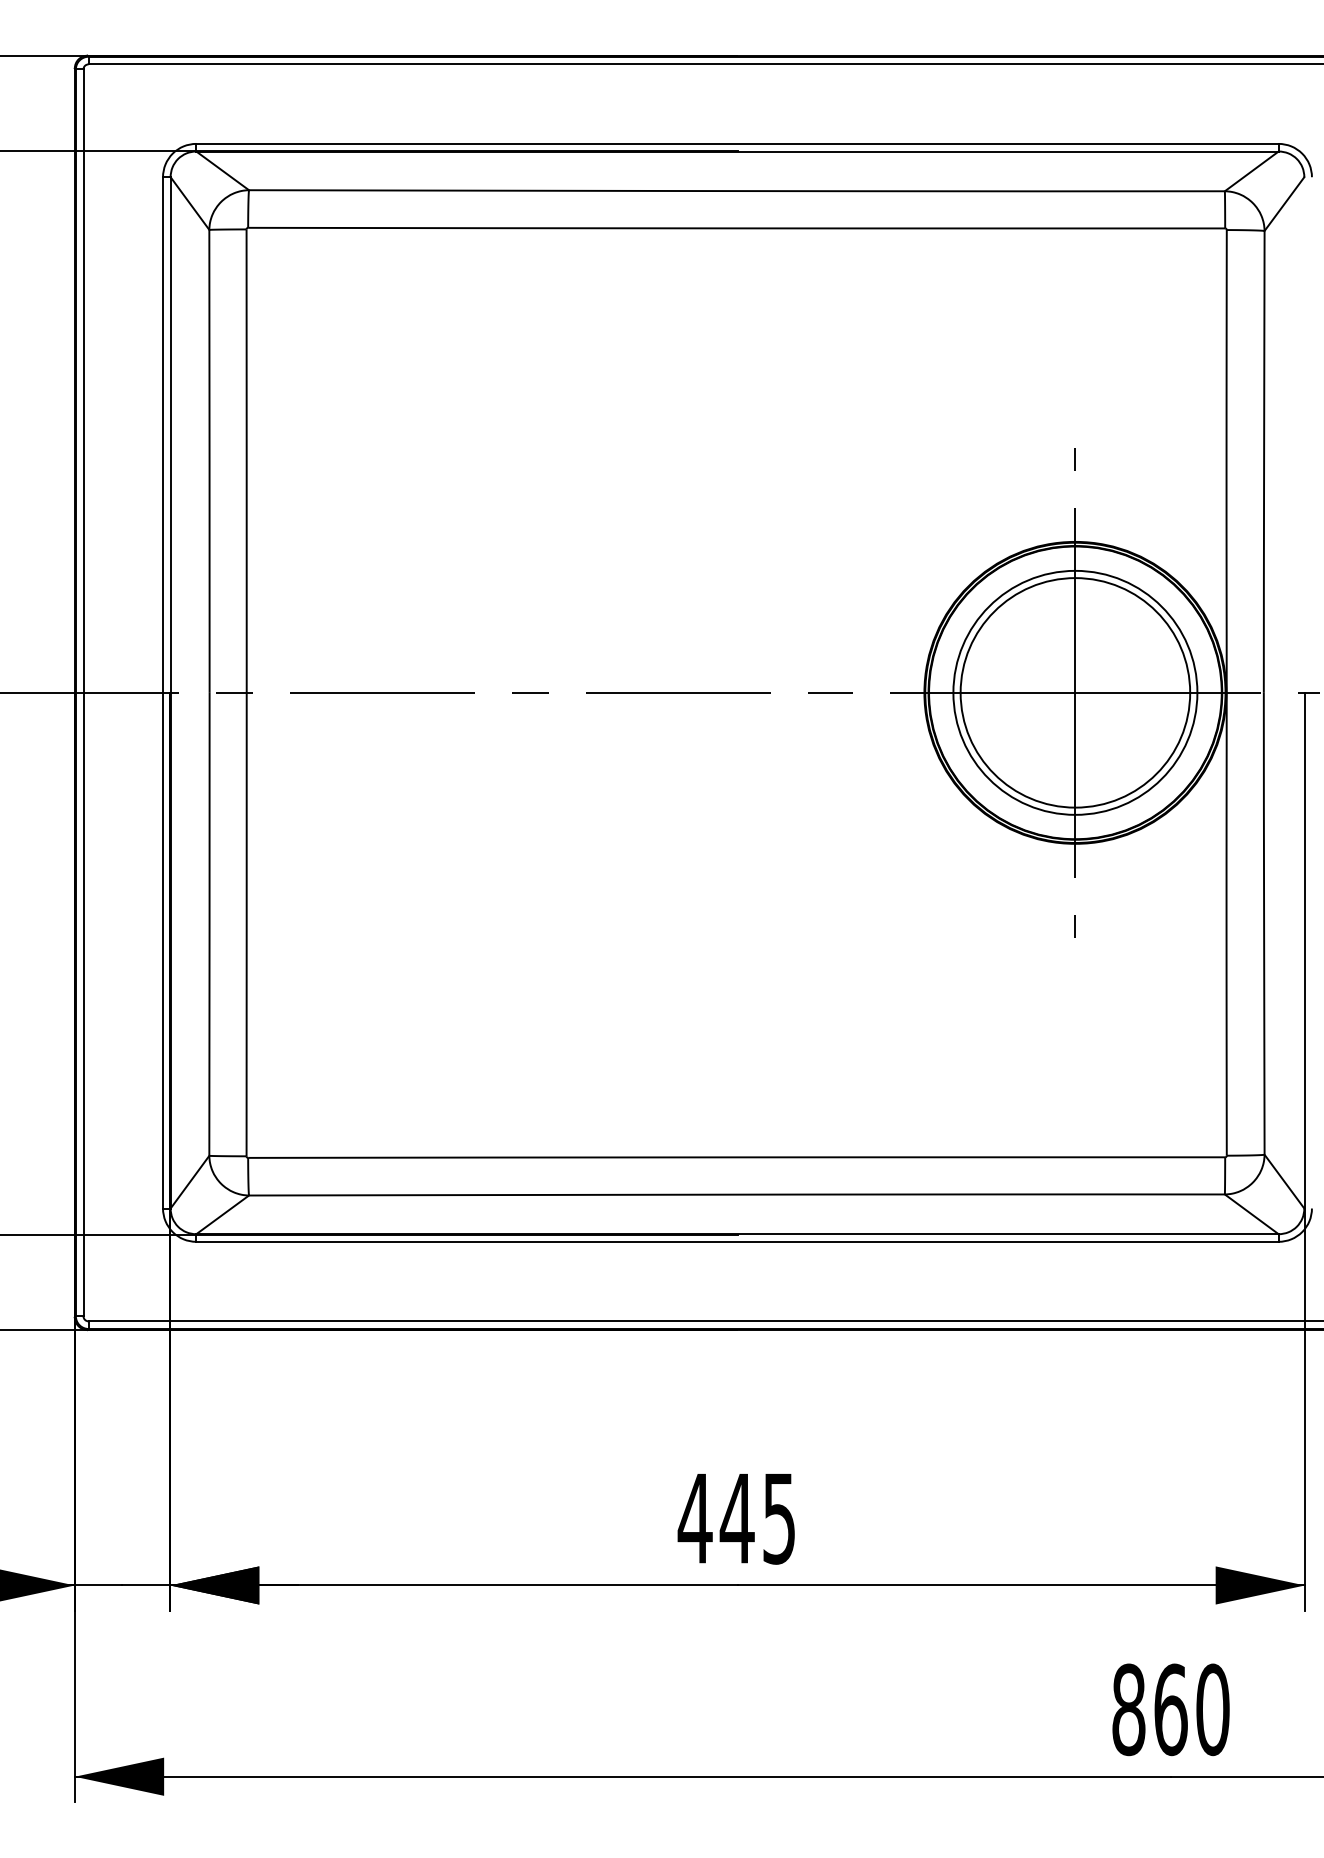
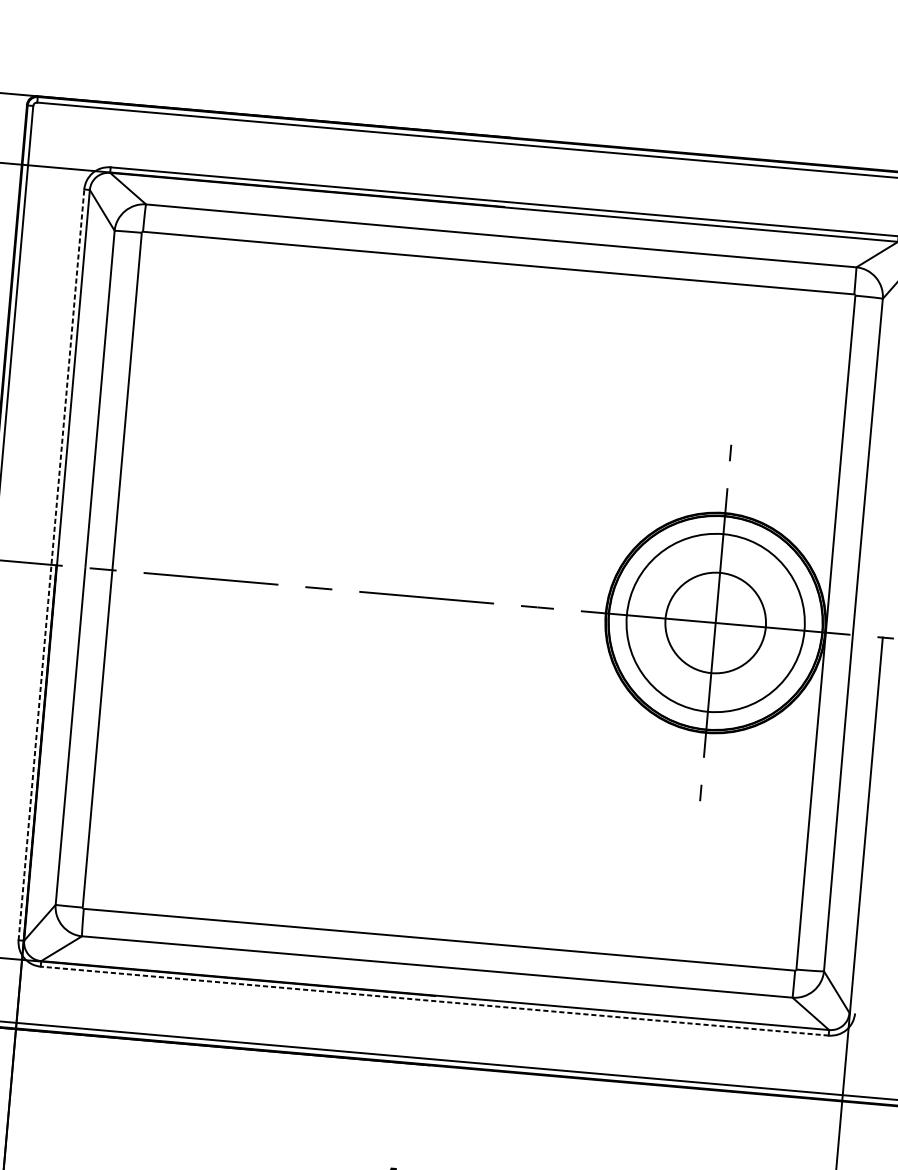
line: (163, 692) -> (51, 564), solid -> dashed
circle: (1075, 692) -> (715, 622), size x0.6
line: (736, 1241) -> (434, 1000), solid -> dashed

